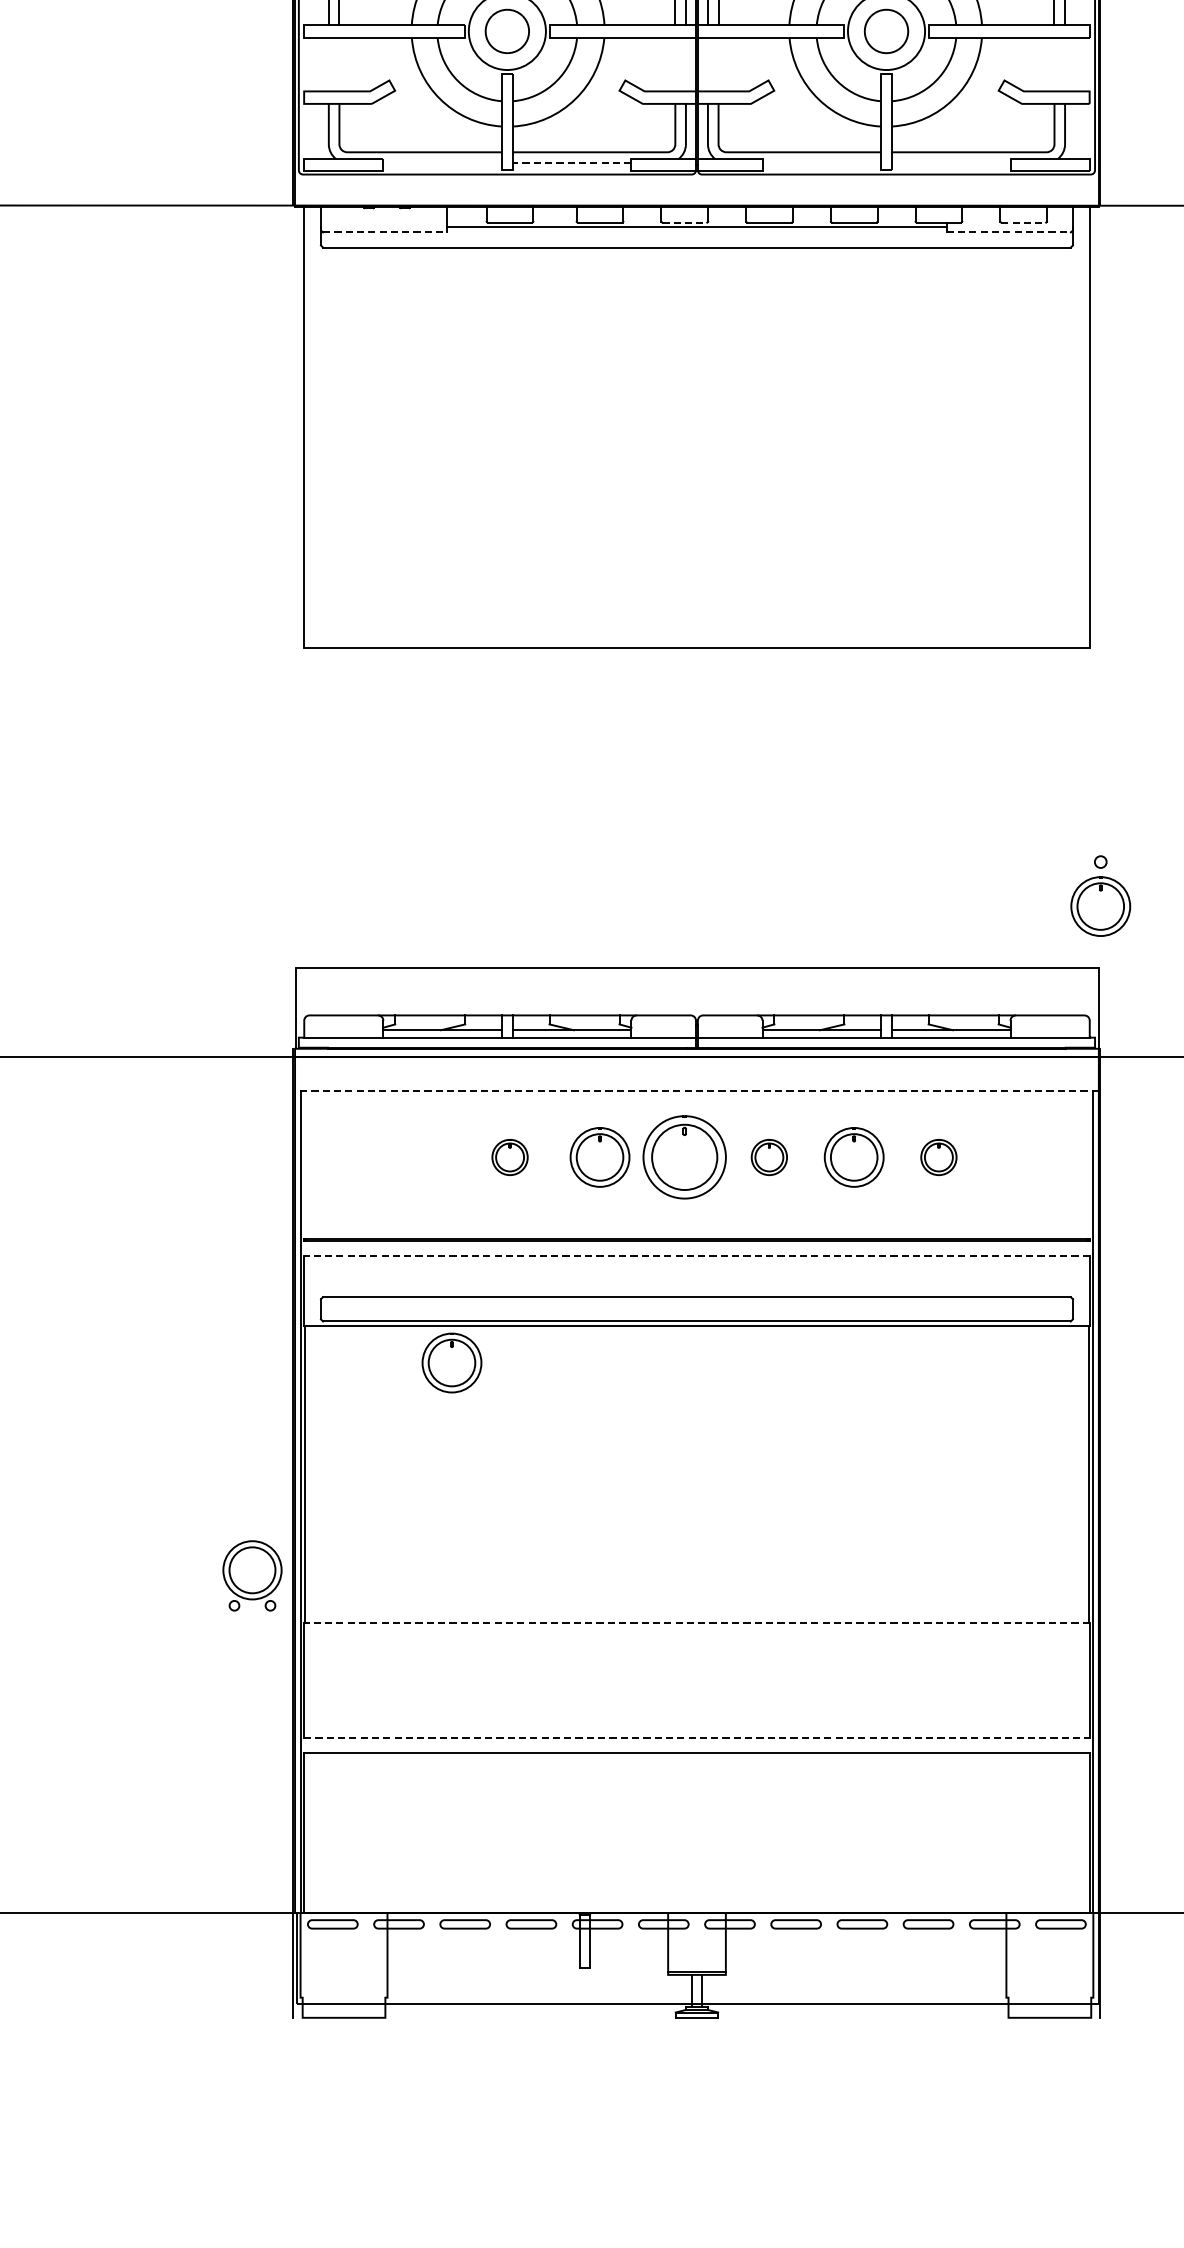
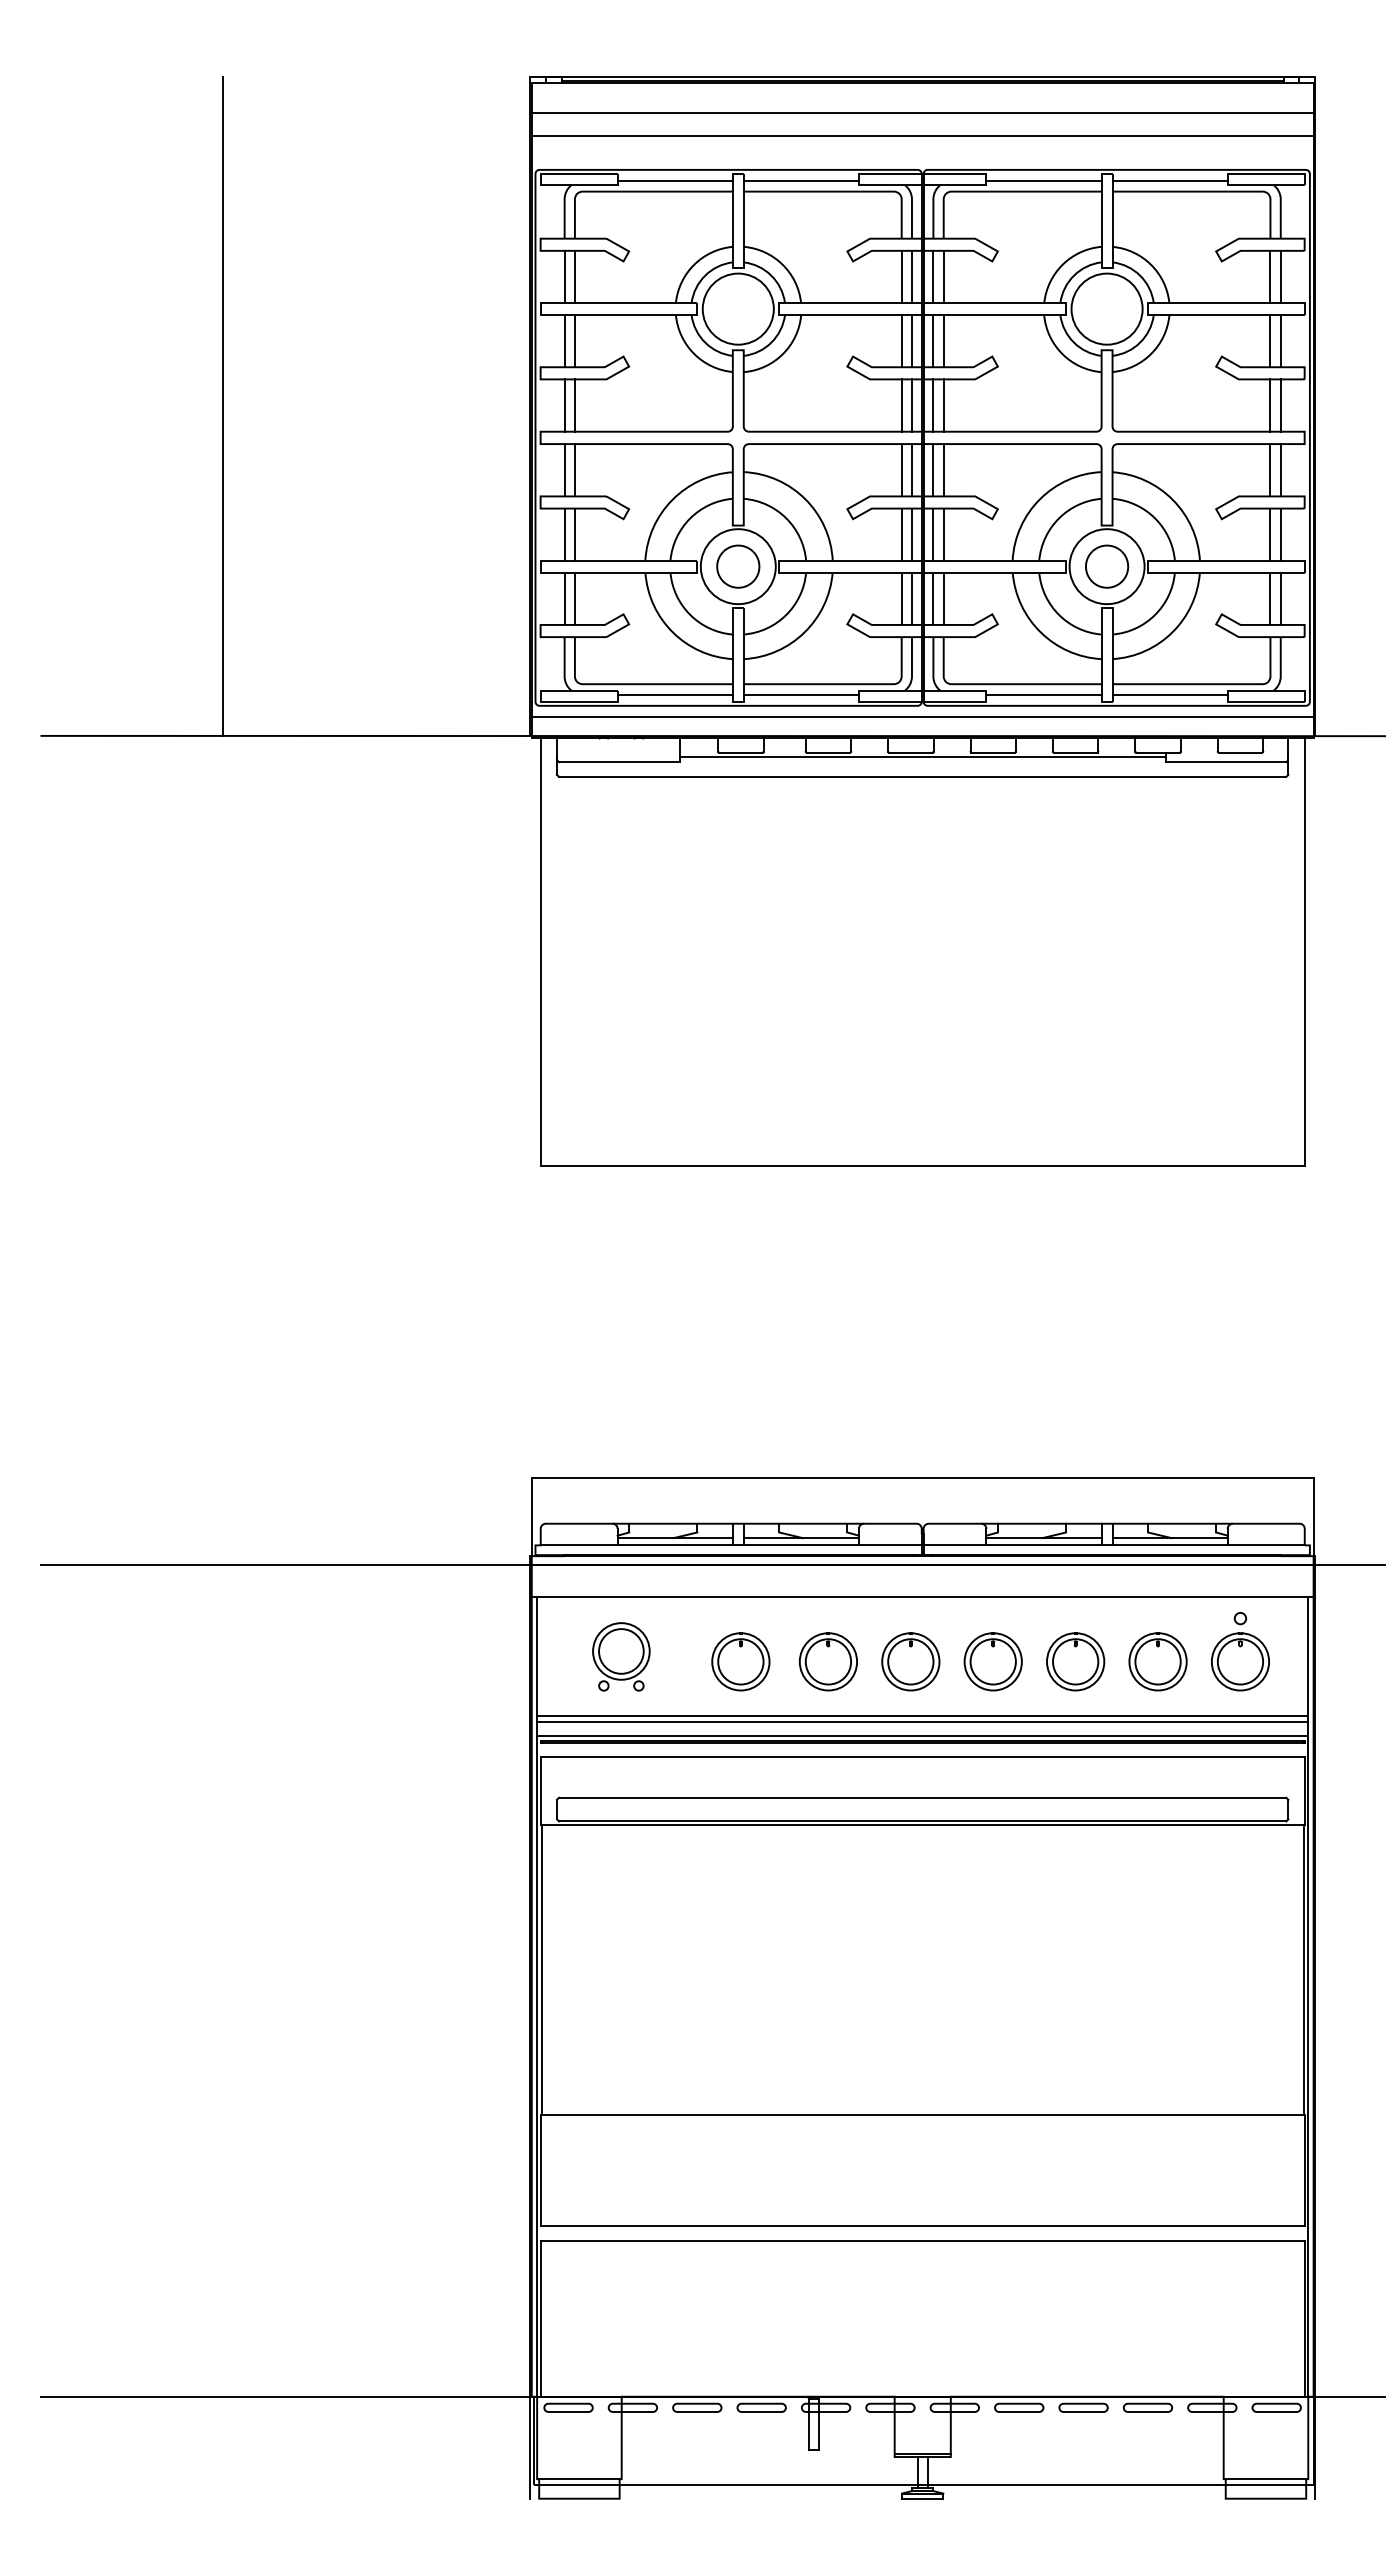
line: (328, 64) -> (564, 598), added
line: (338, 64) -> (574, 598), added
line: (675, 64) -> (901, 598), added
line: (685, 64) -> (911, 598), added
line: (708, 64) -> (933, 598), added
line: (718, 64) -> (943, 598), added
line: (1054, 64) -> (1270, 598), added
line: (1064, 64) -> (1280, 598), added
line: (441, 162) -> (674, 694), added
line: (572, 162) -> (801, 694), dashed -> solid
line: (821, 162) -> (1043, 694), added
line: (950, 162) -> (1169, 694), added
line: (696, 186) -> (922, 717), added
line: (684, 222) -> (910, 752), dashed -> solid
line: (1023, 222) -> (1240, 752), dashed -> solid
line: (385, 232) -> (619, 762), dashed -> solid
line: (1009, 232) -> (1226, 762), dashed -> solid
part: (1100, 895) -> (1240, 1651), moved
line: (696, 1091) -> (922, 1597), dashed -> solid
part: (509, 1157) -> (740, 1661), size x1.67
part: (684, 1157) -> (910, 1661), size x0.71
part: (768, 1157) -> (992, 1661), size x1.67
part: (938, 1157) -> (1157, 1661), size x1.67
line: (696, 1212) -> (922, 1715), added
line: (696, 1219) -> (922, 1722), added
line: (696, 1234) -> (922, 1736), added
line: (696, 1255) -> (922, 1757), dashed -> solid
part: (451, 1362) -> (683, 1861), removed
part: (252, 1575) -> (621, 1656), moved
line: (696, 1622) -> (922, 2114), dashed -> solid
line: (697, 1737) -> (923, 2226), dashed -> solid
line: (344, 1998) -> (579, 2479), added
line: (1049, 1998) -> (1265, 2479), added

